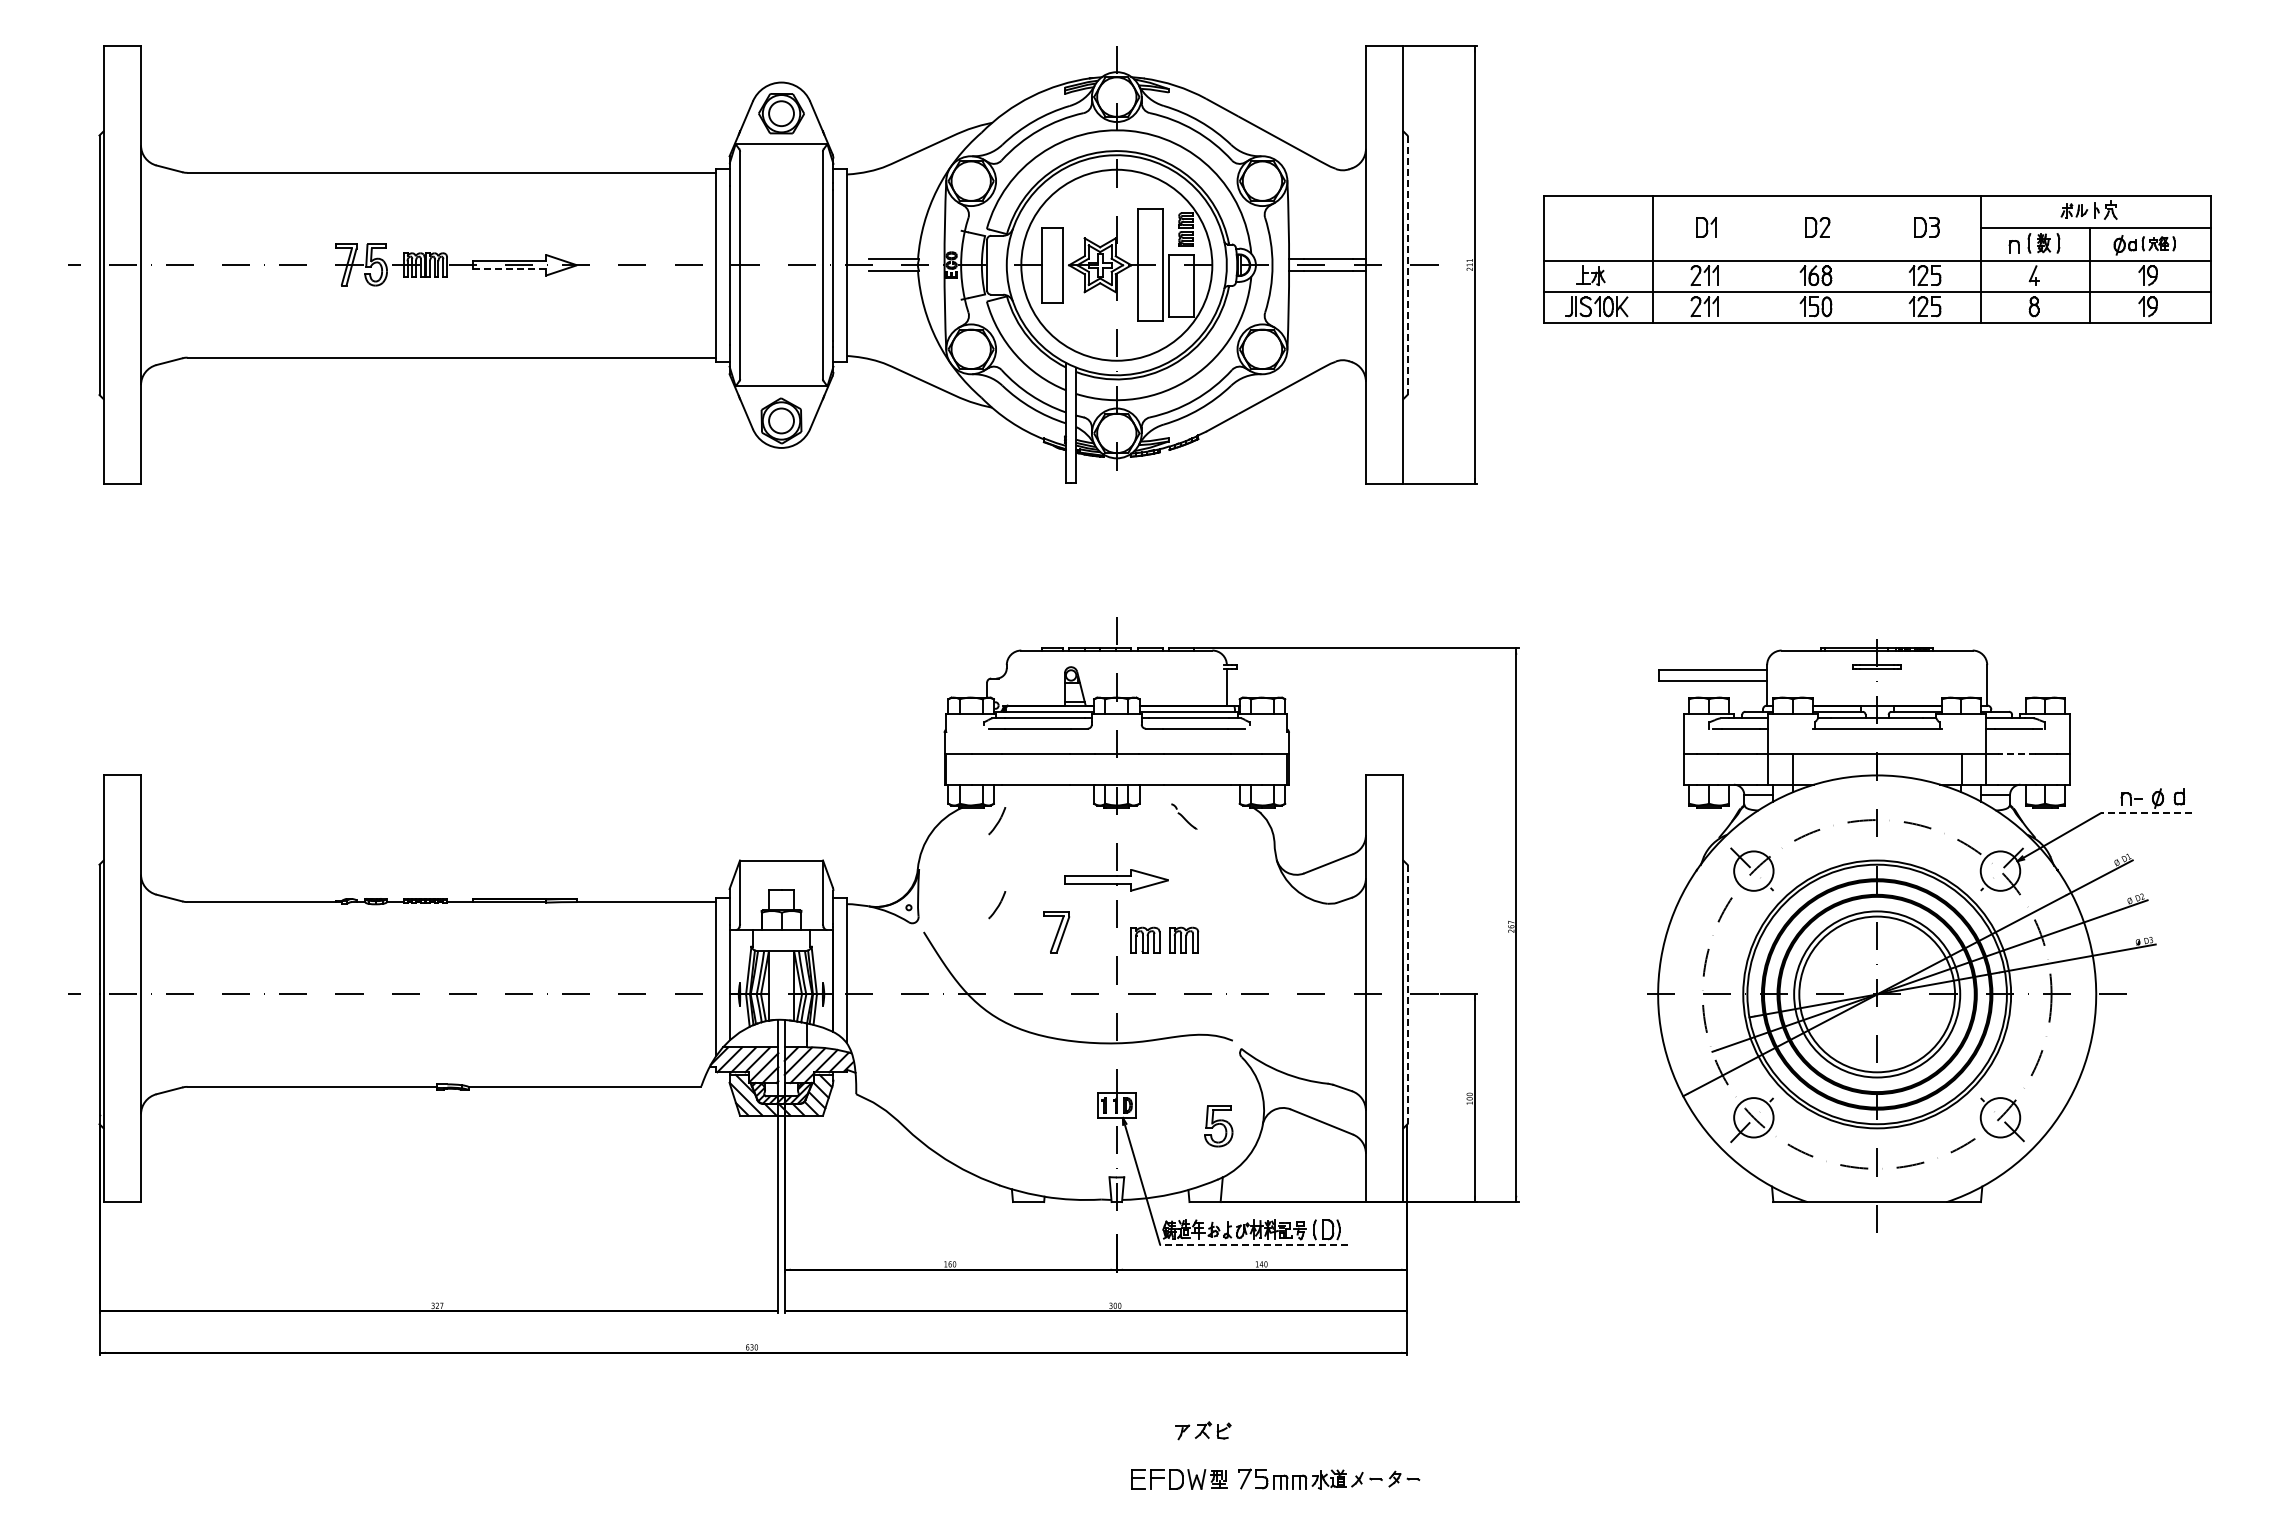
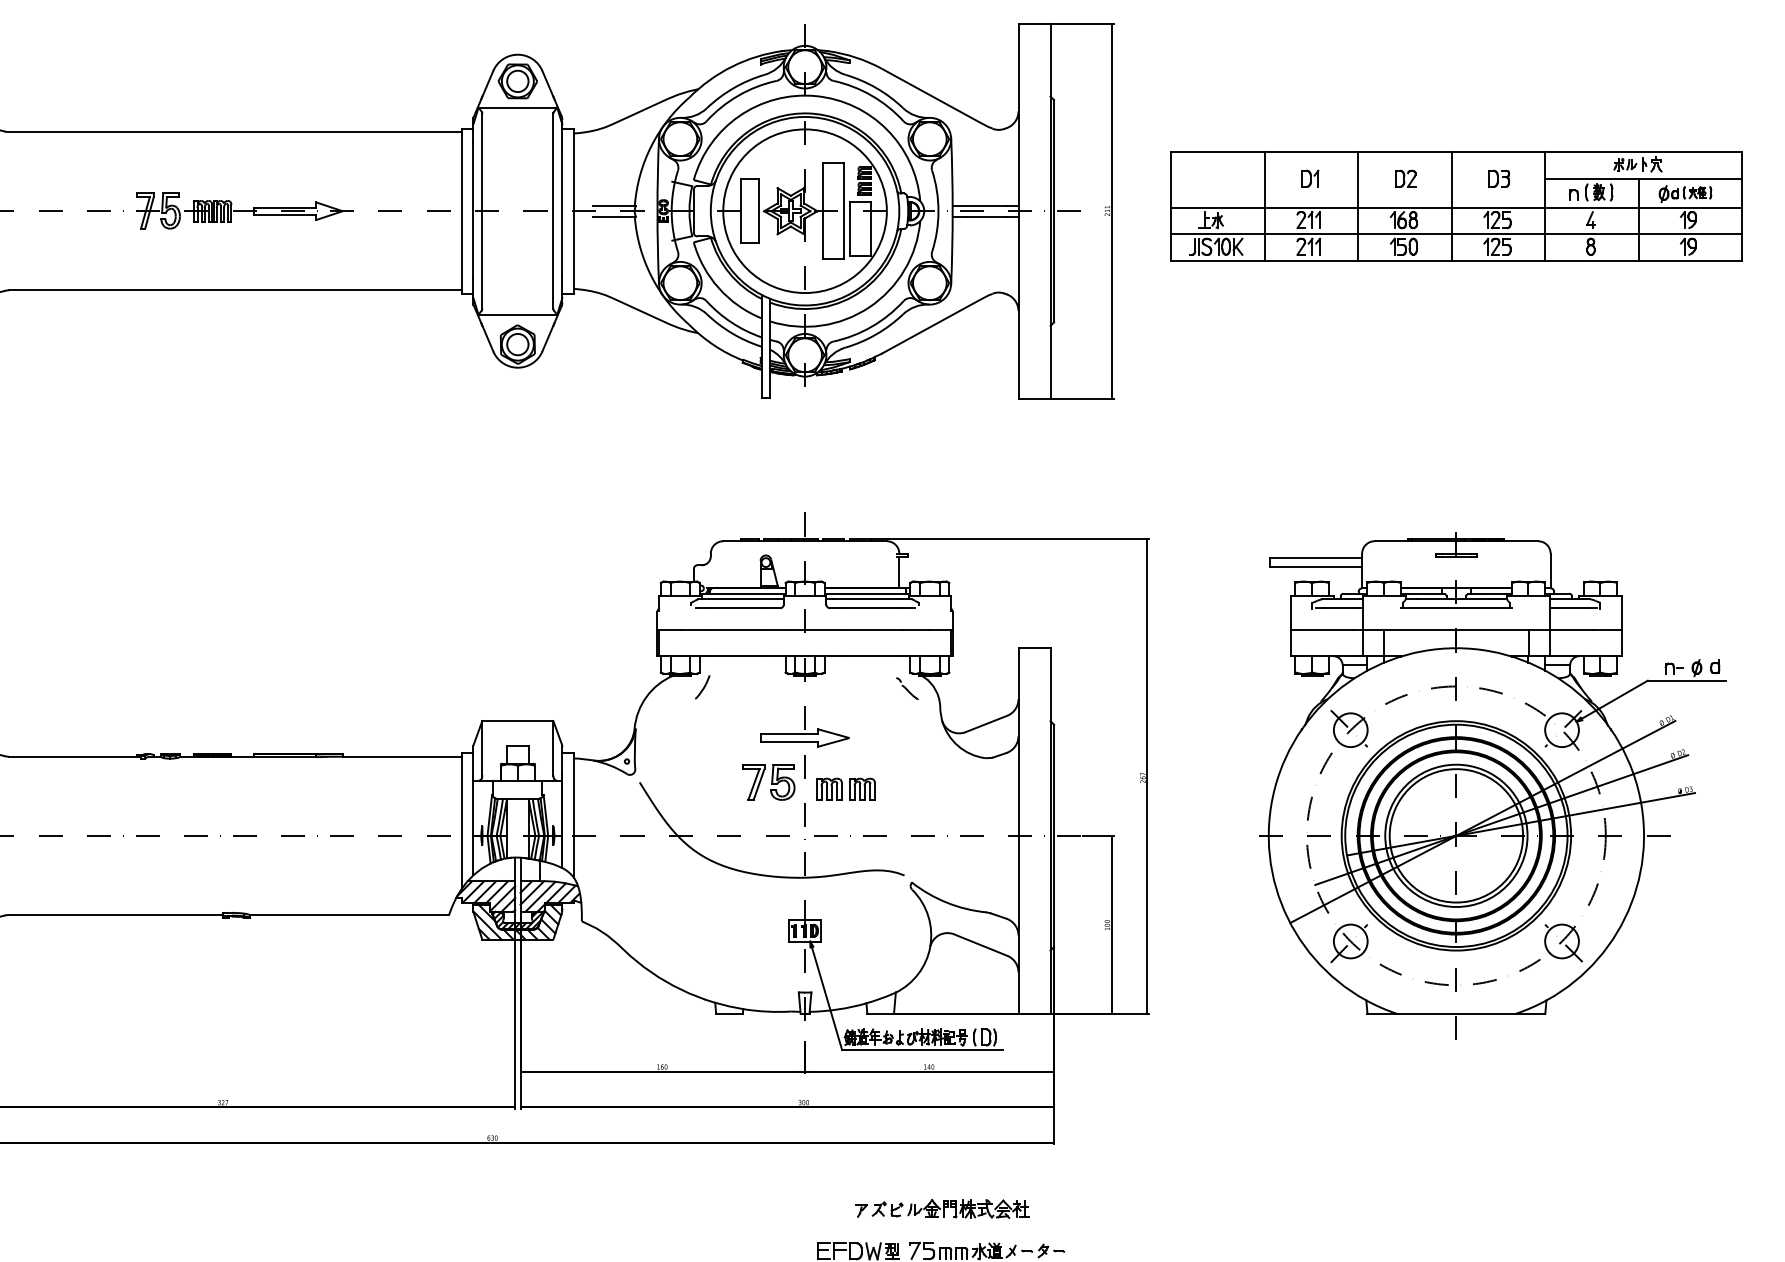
line: (1762, 259) -> (1358, 206), added
line: (1871, 259) -> (1451, 206), added
line: (1407, 265) -> (1054, 211), dashed -> solid
line: (509, 269) -> (284, 214), dashed -> solid
line: (2016, 753) -> (1575, 629), dashed -> solid
line: (2146, 813) -> (1687, 680), dashed -> solid
part: (1184, 816) -> (907, 688), moved
part: (997, 905) -> (702, 759), removed
line: (1407, 994) -> (1054, 835), dashed -> solid
part: (1218, 1126) -> (782, 782), moved
line: (1254, 1244) -> (923, 1050), dashed -> solid
part: (1307, 1429) -> (968, 1208), added

